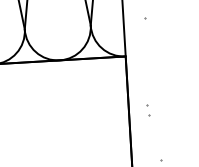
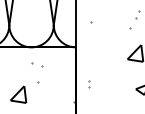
hatch: (77, 113) -> (41, 83), added

